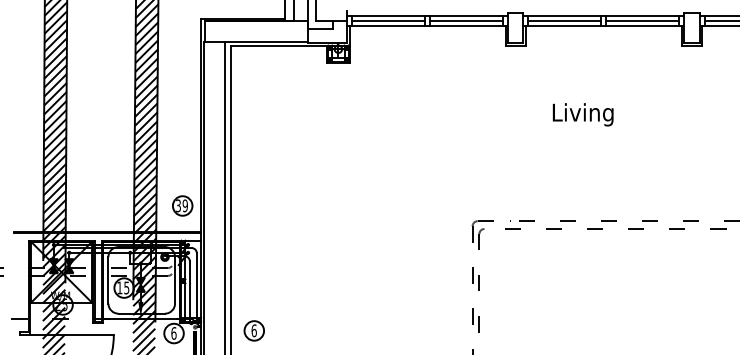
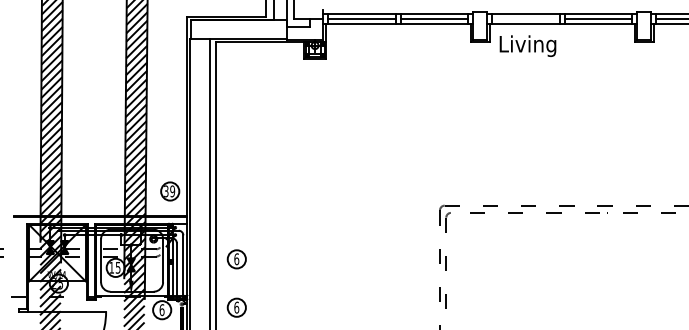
line: (564, 20) -> (525, 18), removed
text: (582, 114) -> (527, 45), moved
part: (253, 278) -> (236, 258), added

